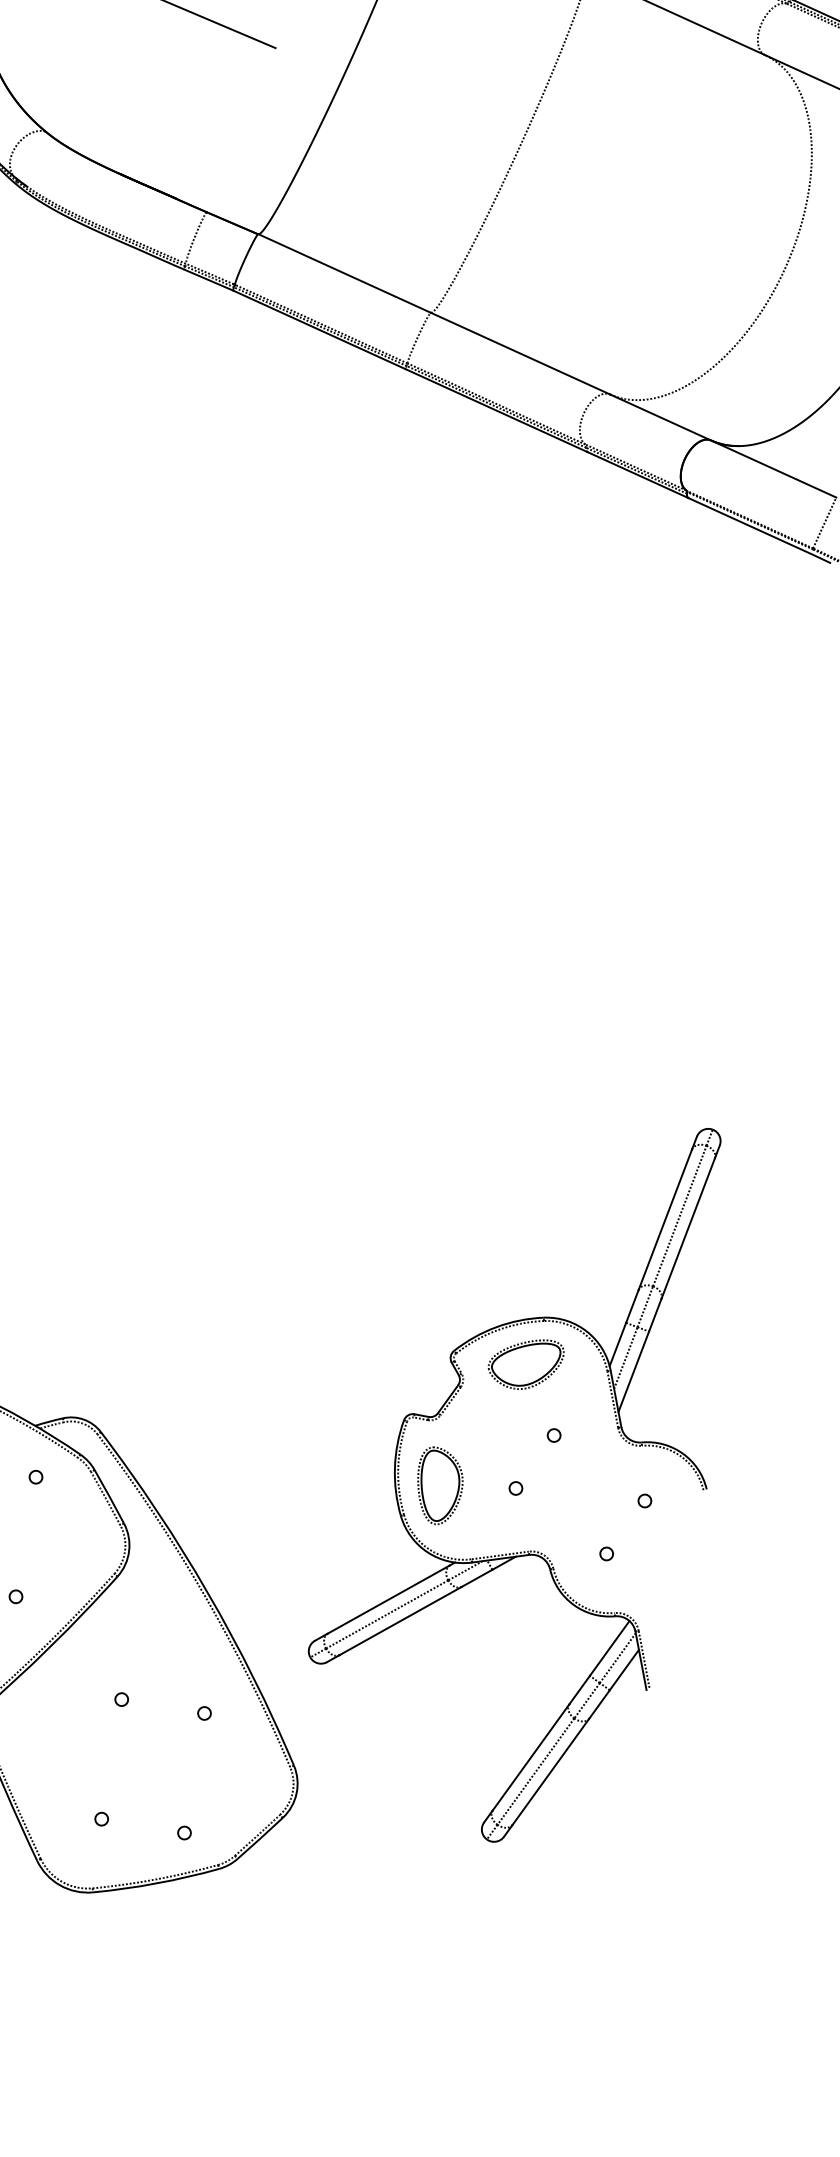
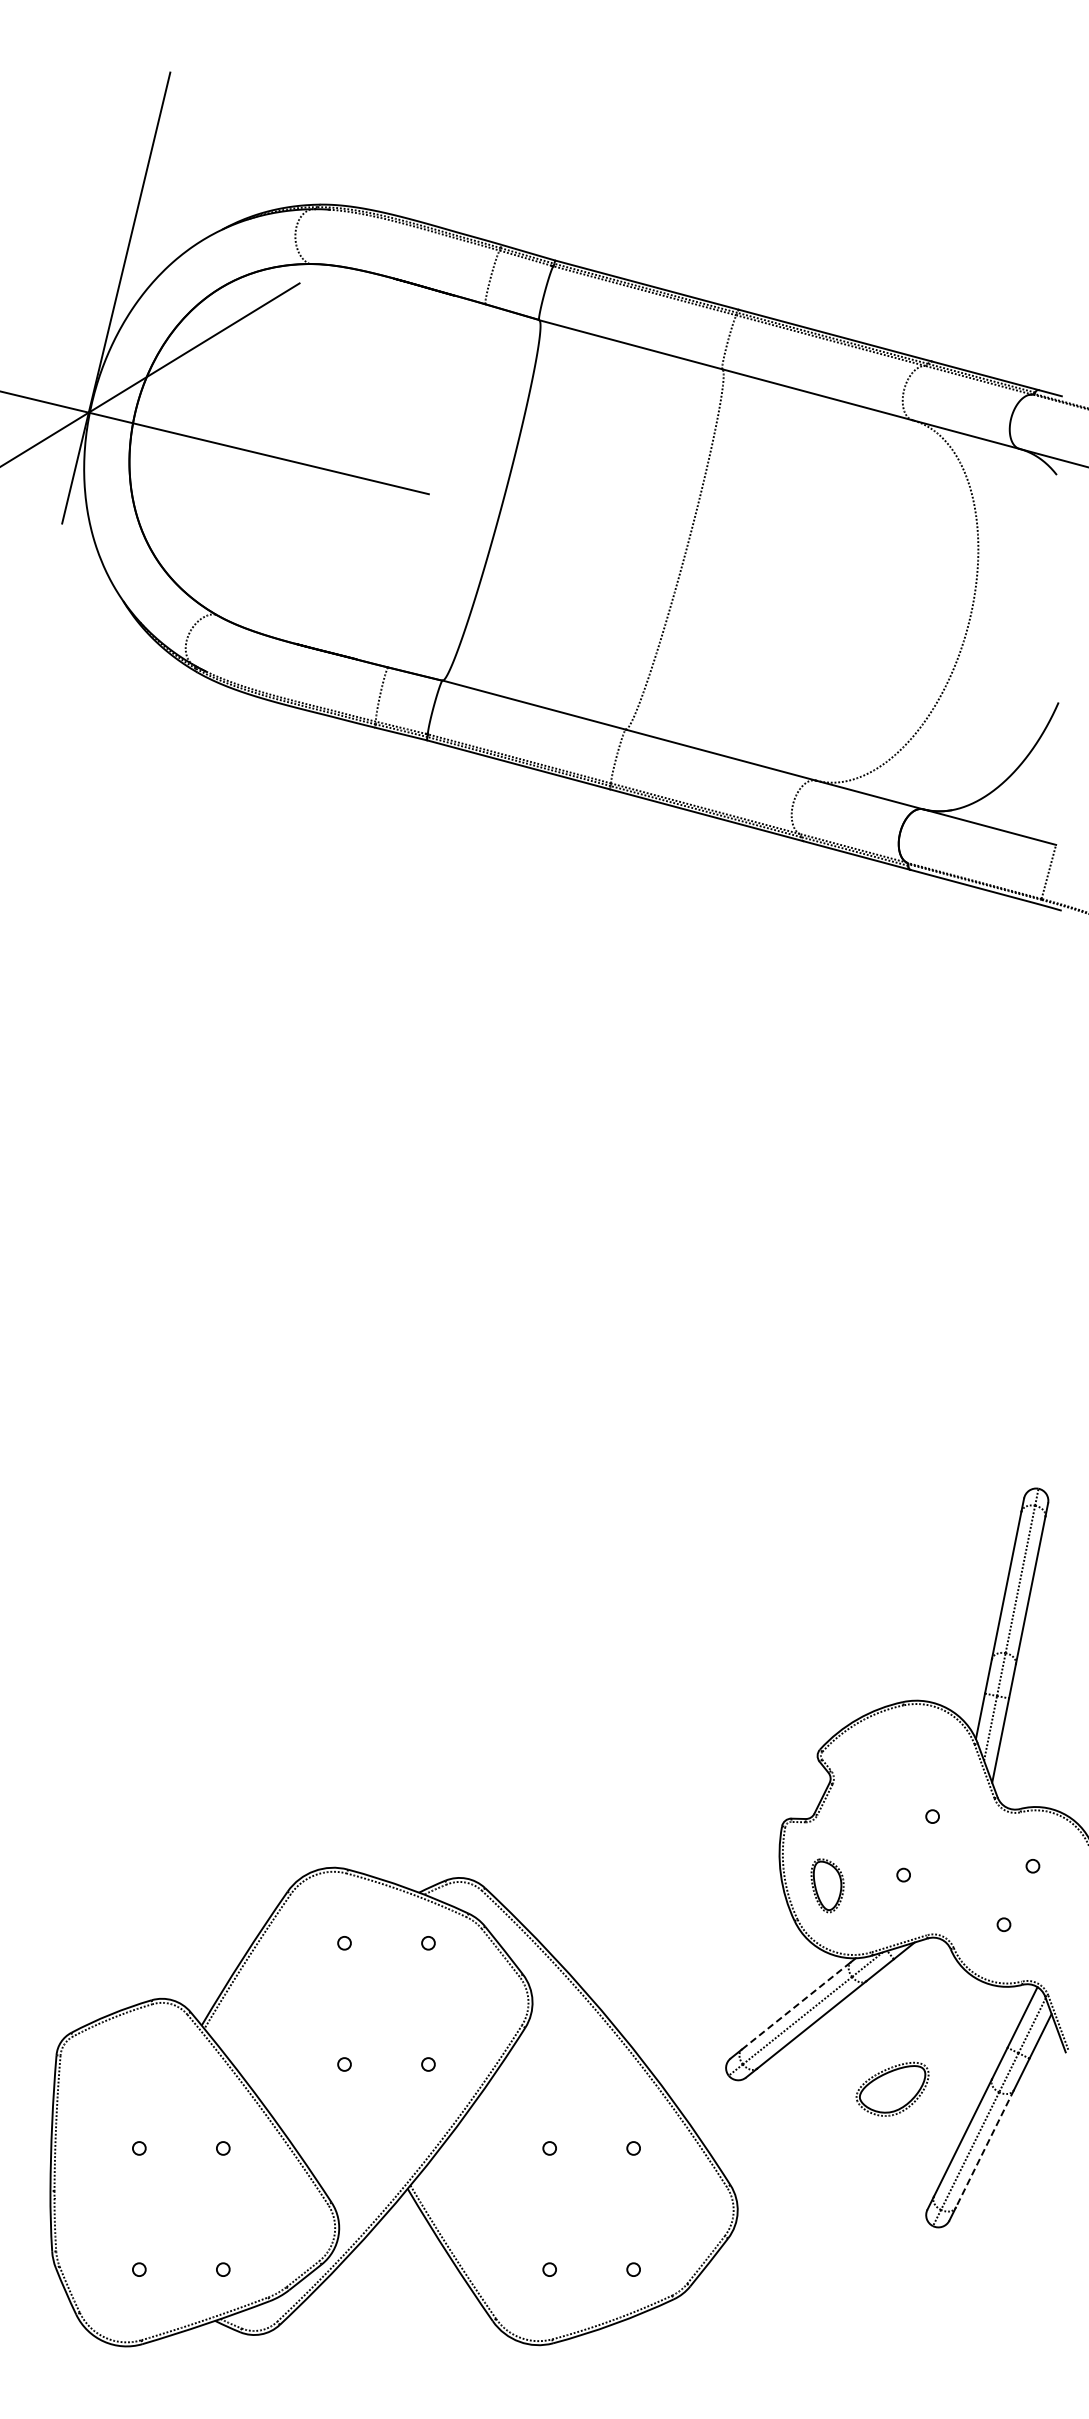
part: (525, 1362) -> (892, 2088), moved
part: (439, 1486) -> (827, 1885), size x0.7
line: (388, 1599) -> (796, 2005), solid -> dashed
line: (550, 1771) -> (984, 2148), solid -> dashed

